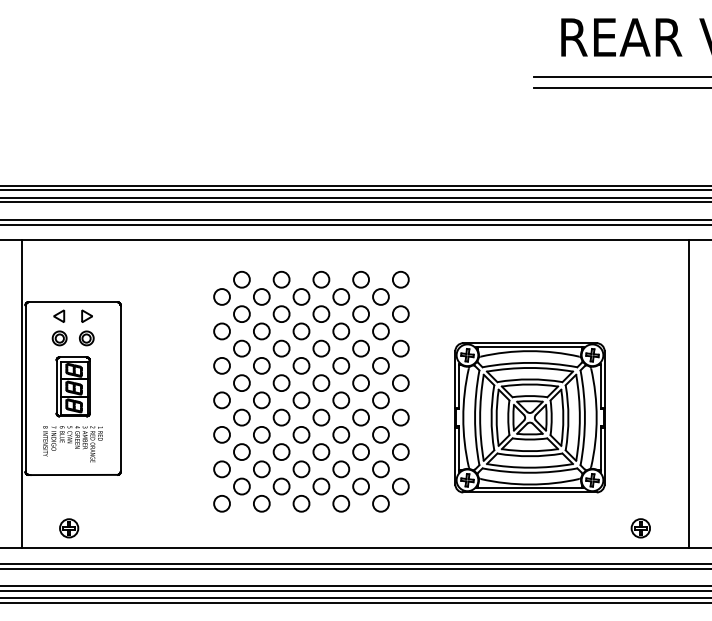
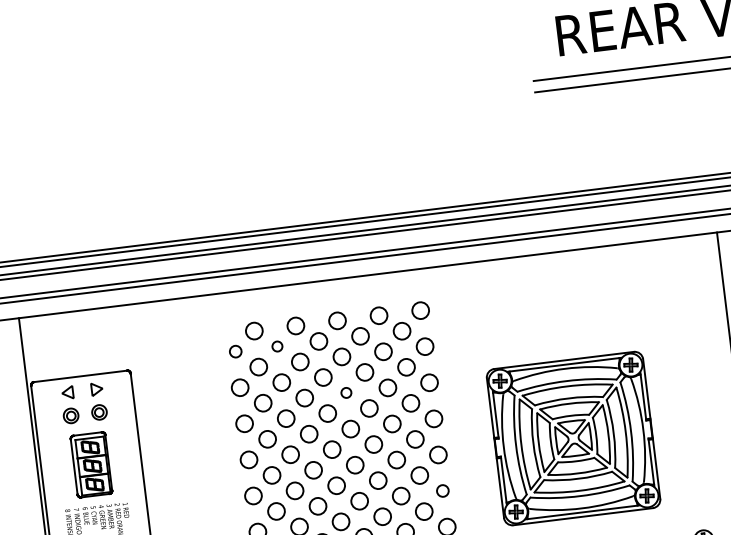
circle: (221, 296) -> (235, 351), size x0.7
circle: (261, 296) -> (276, 346), size x0.6
circle: (321, 348) -> (346, 392), size x0.6
circle: (400, 451) -> (442, 490), size x0.7

